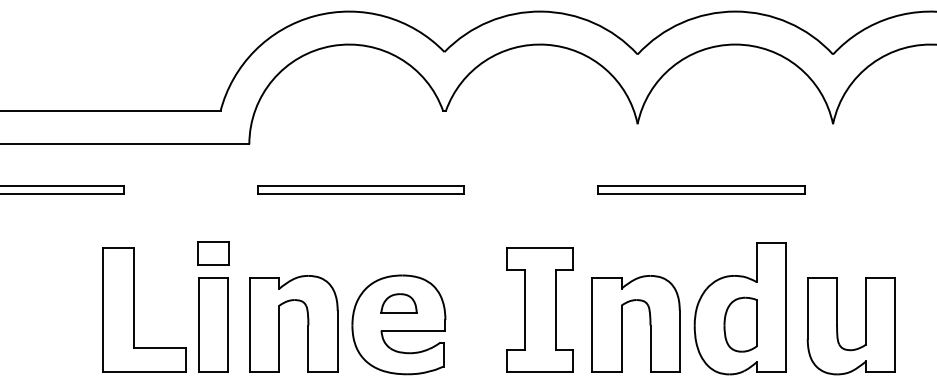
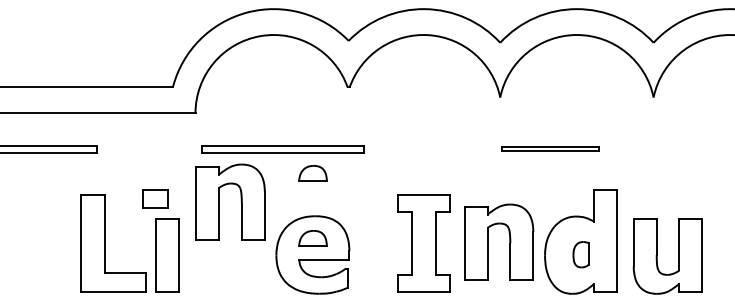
part: (700, 190) -> (549, 149), size x0.6
part: (398, 221) -> (312, 173), added
part: (213, 252) -> (155, 198), moved
part: (306, 322) -> (240, 201), moved
part: (649, 322) -> (509, 241), moved
part: (739, 324) -> (580, 254), size x0.6

